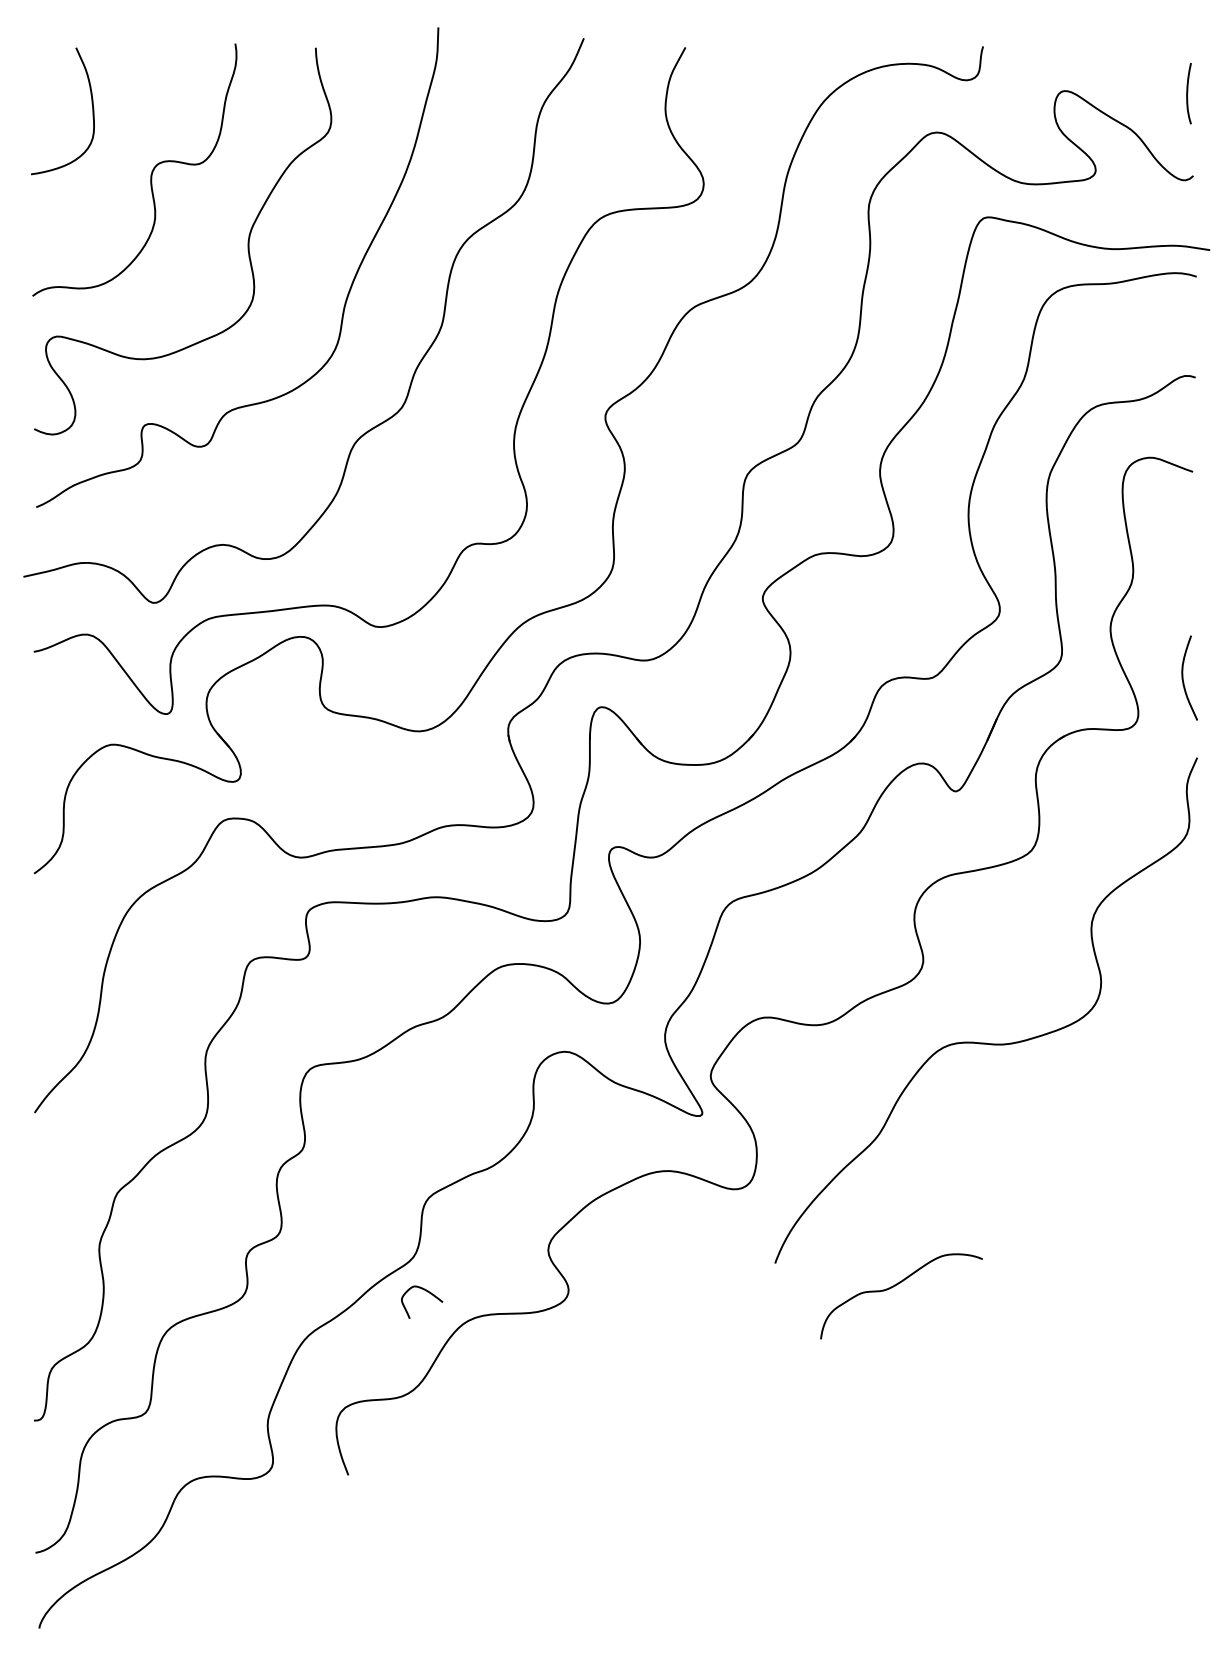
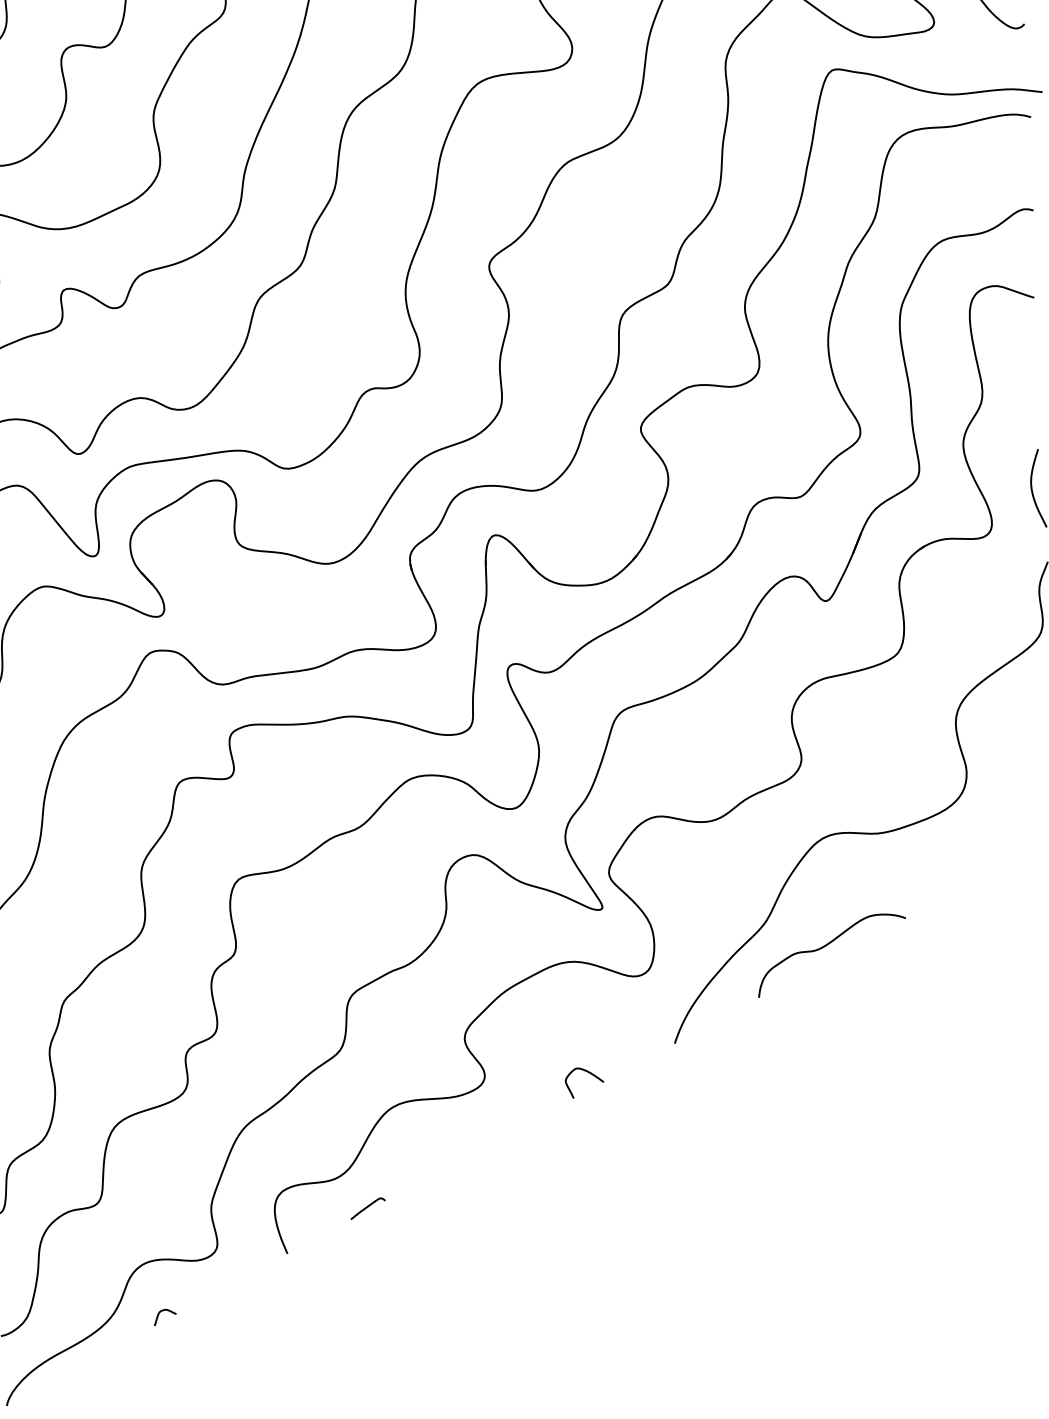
curve: (895, 1286) -> (826, 946), moved
curve: (427, 1292) -> (589, 1073), moved
curve: (437, 1428) -> (368, 1207), added
curve: (207, 1536) -> (159, 1315), added

